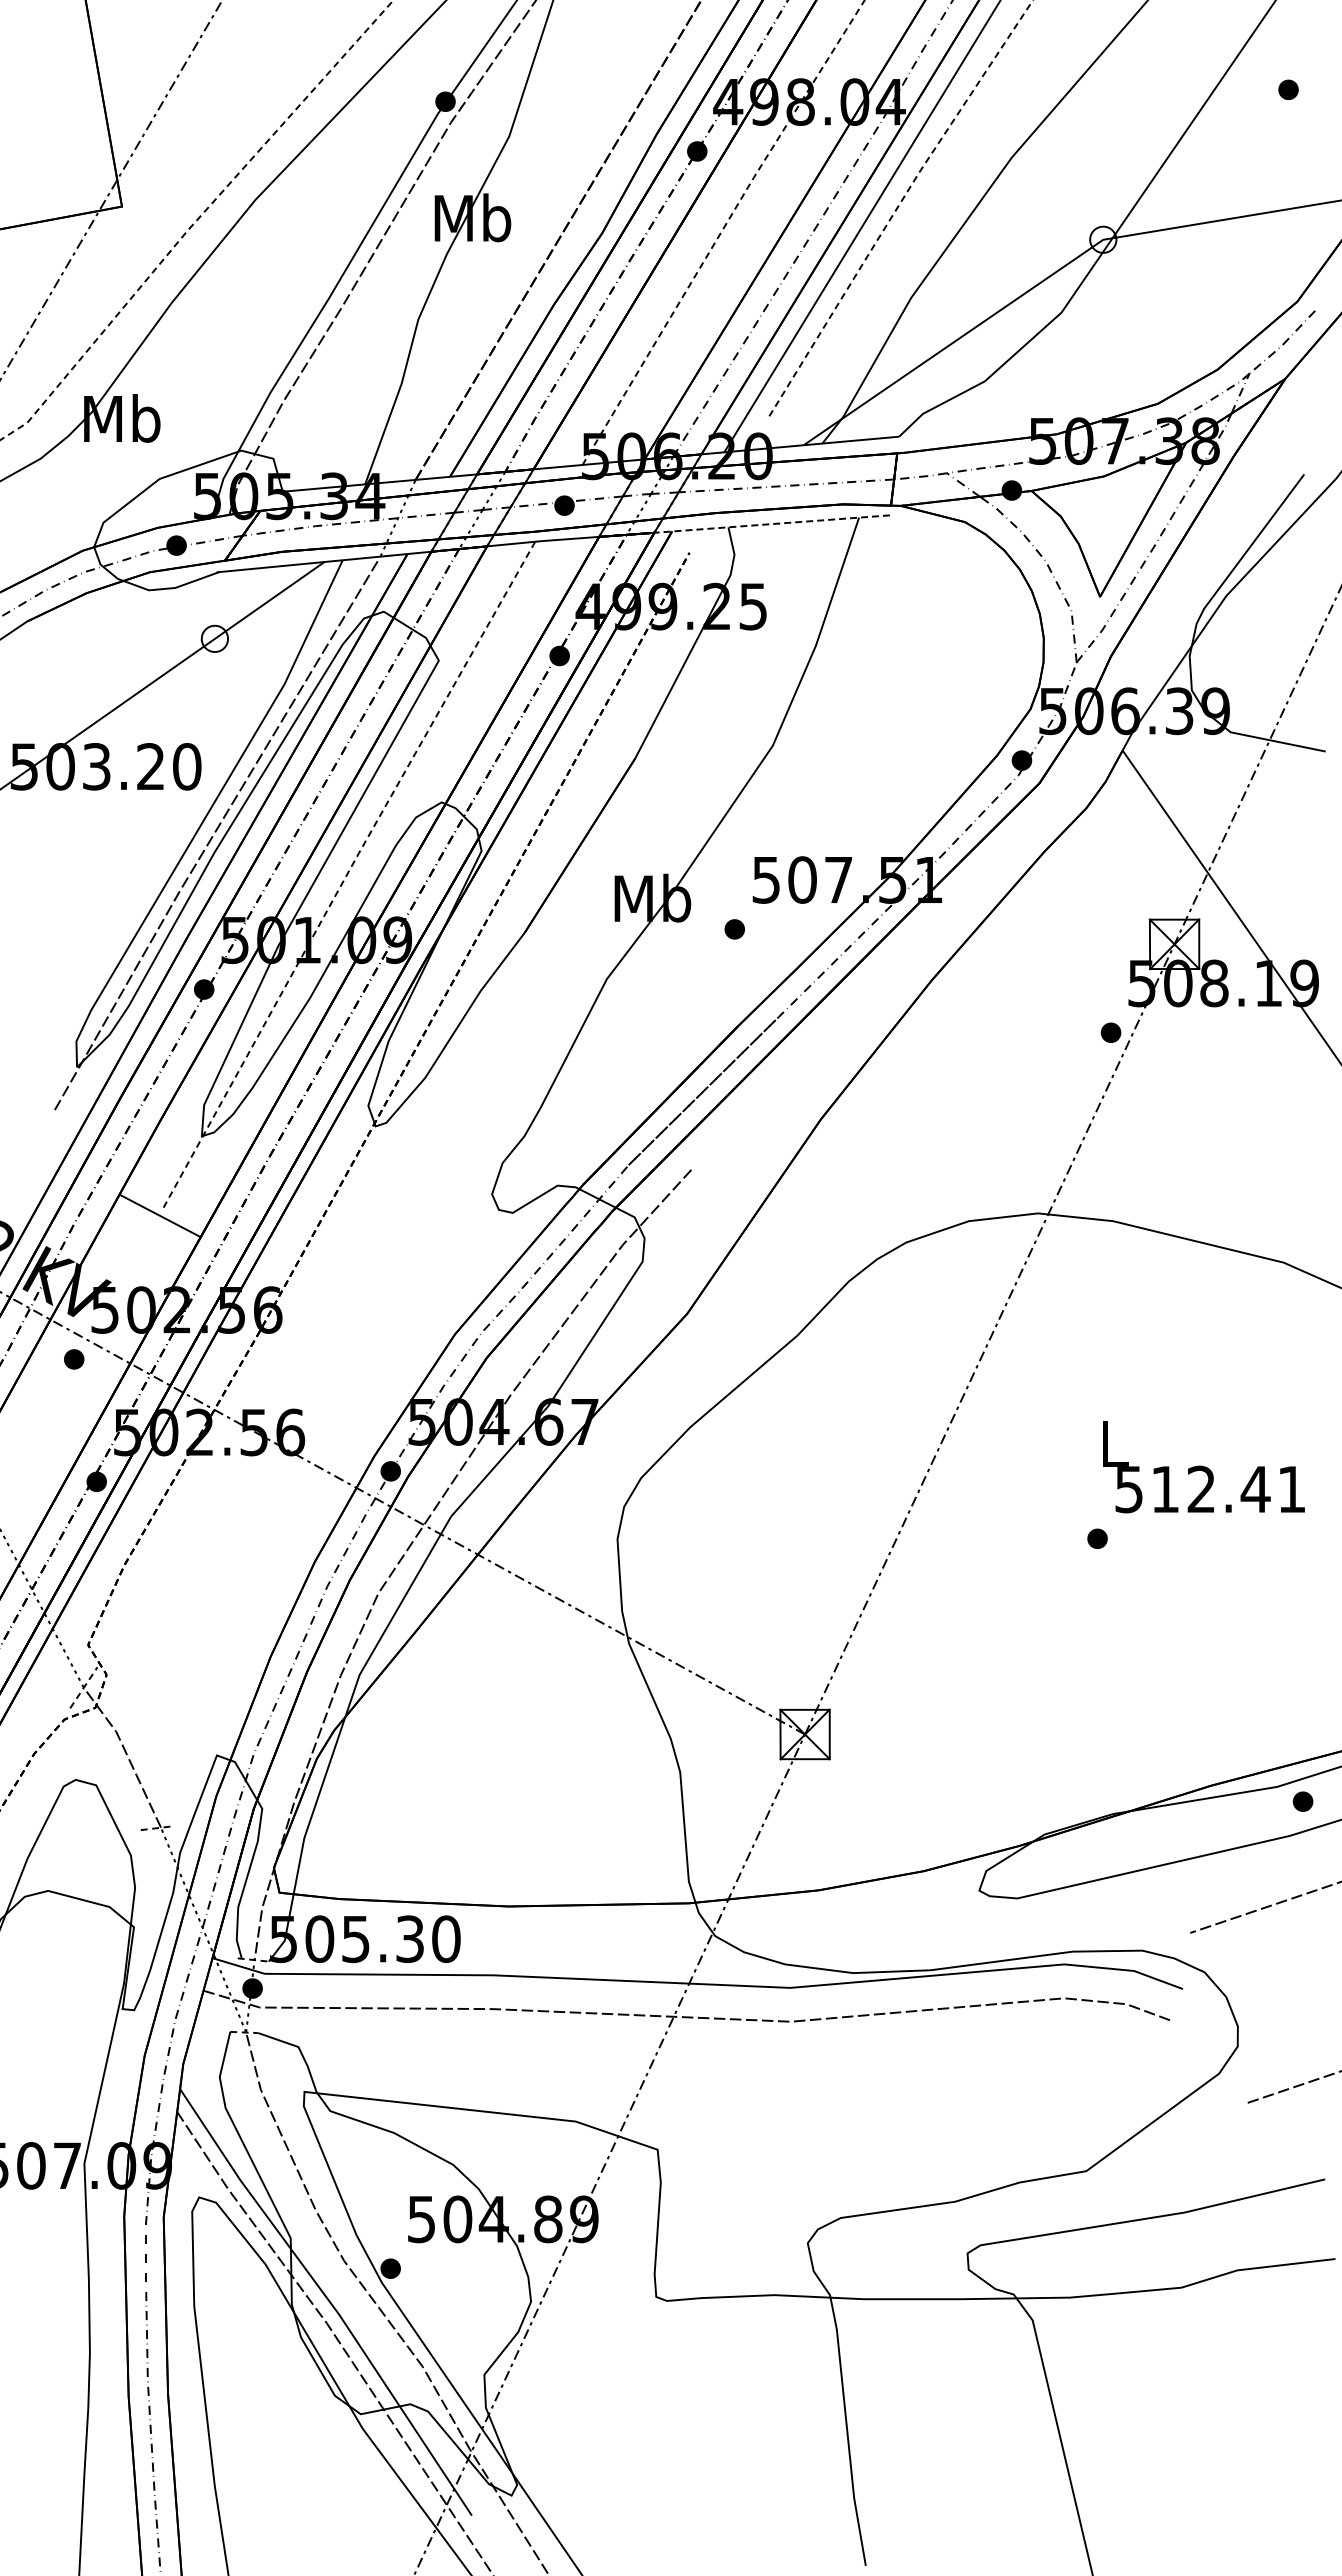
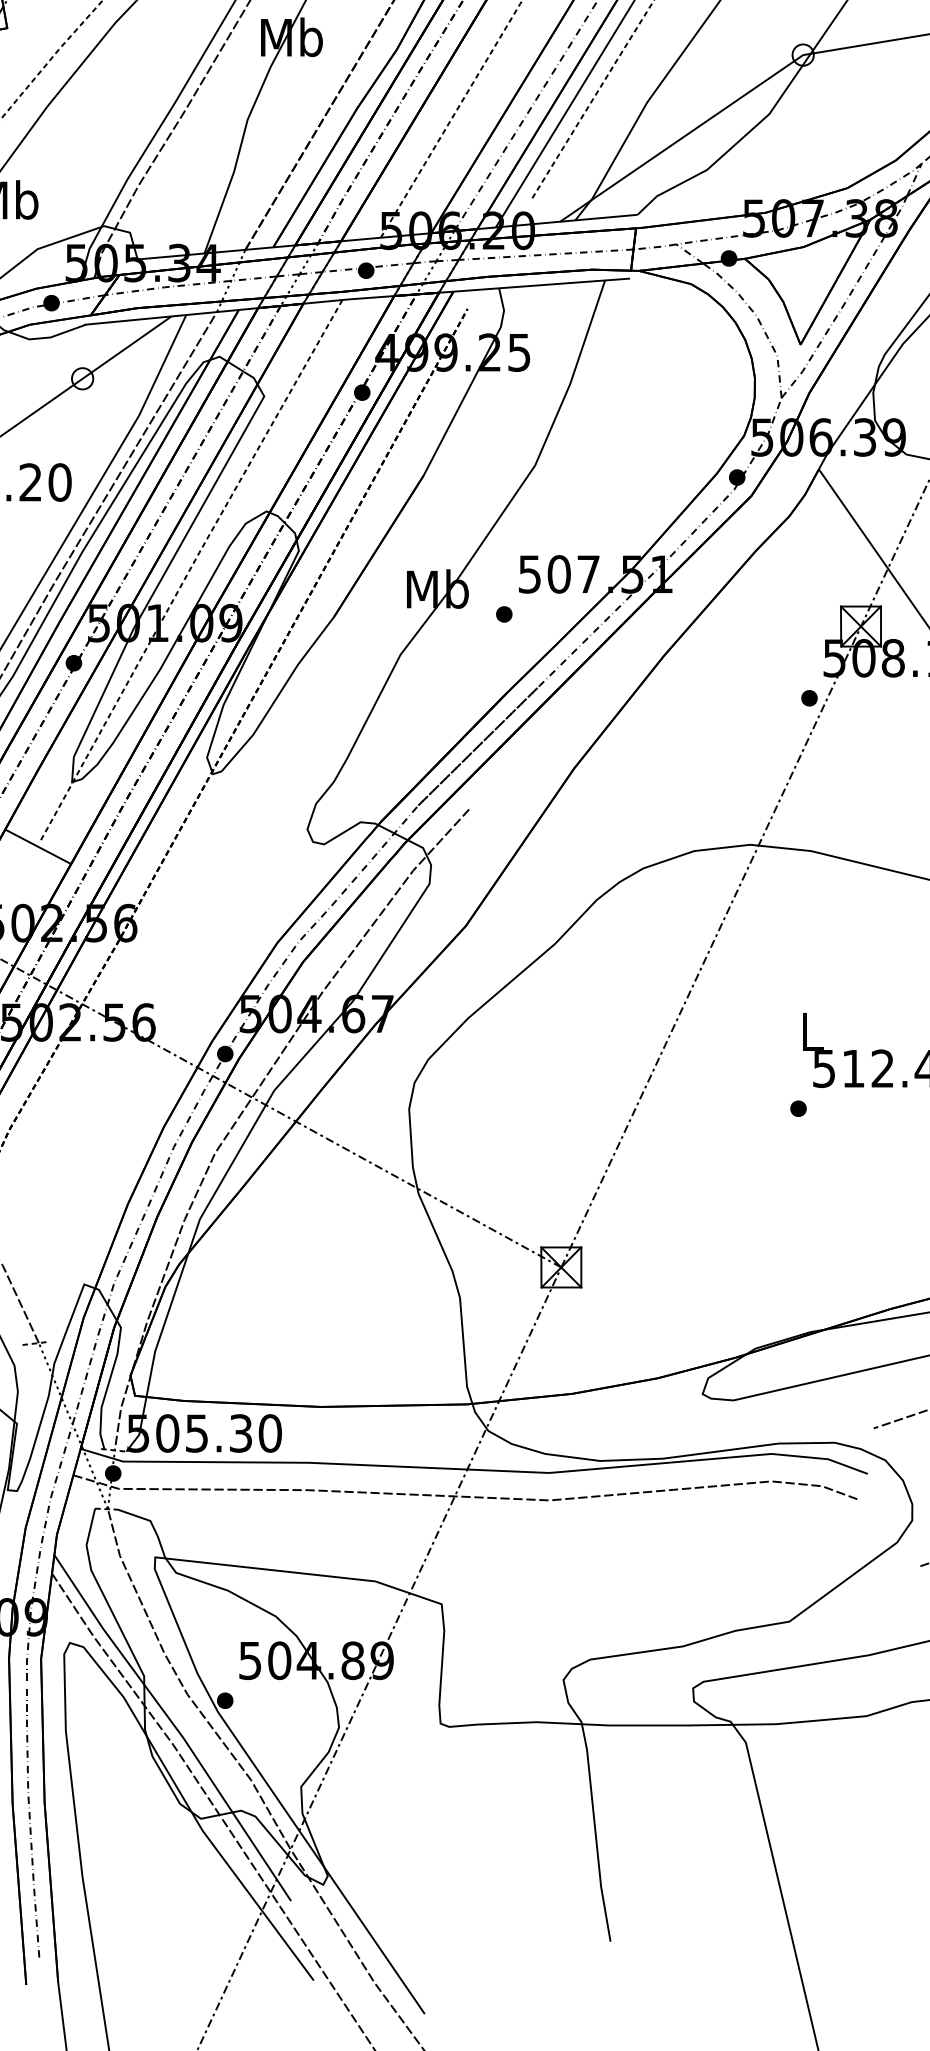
line: (771, 524) -> (534, 286), dashed -> solid

